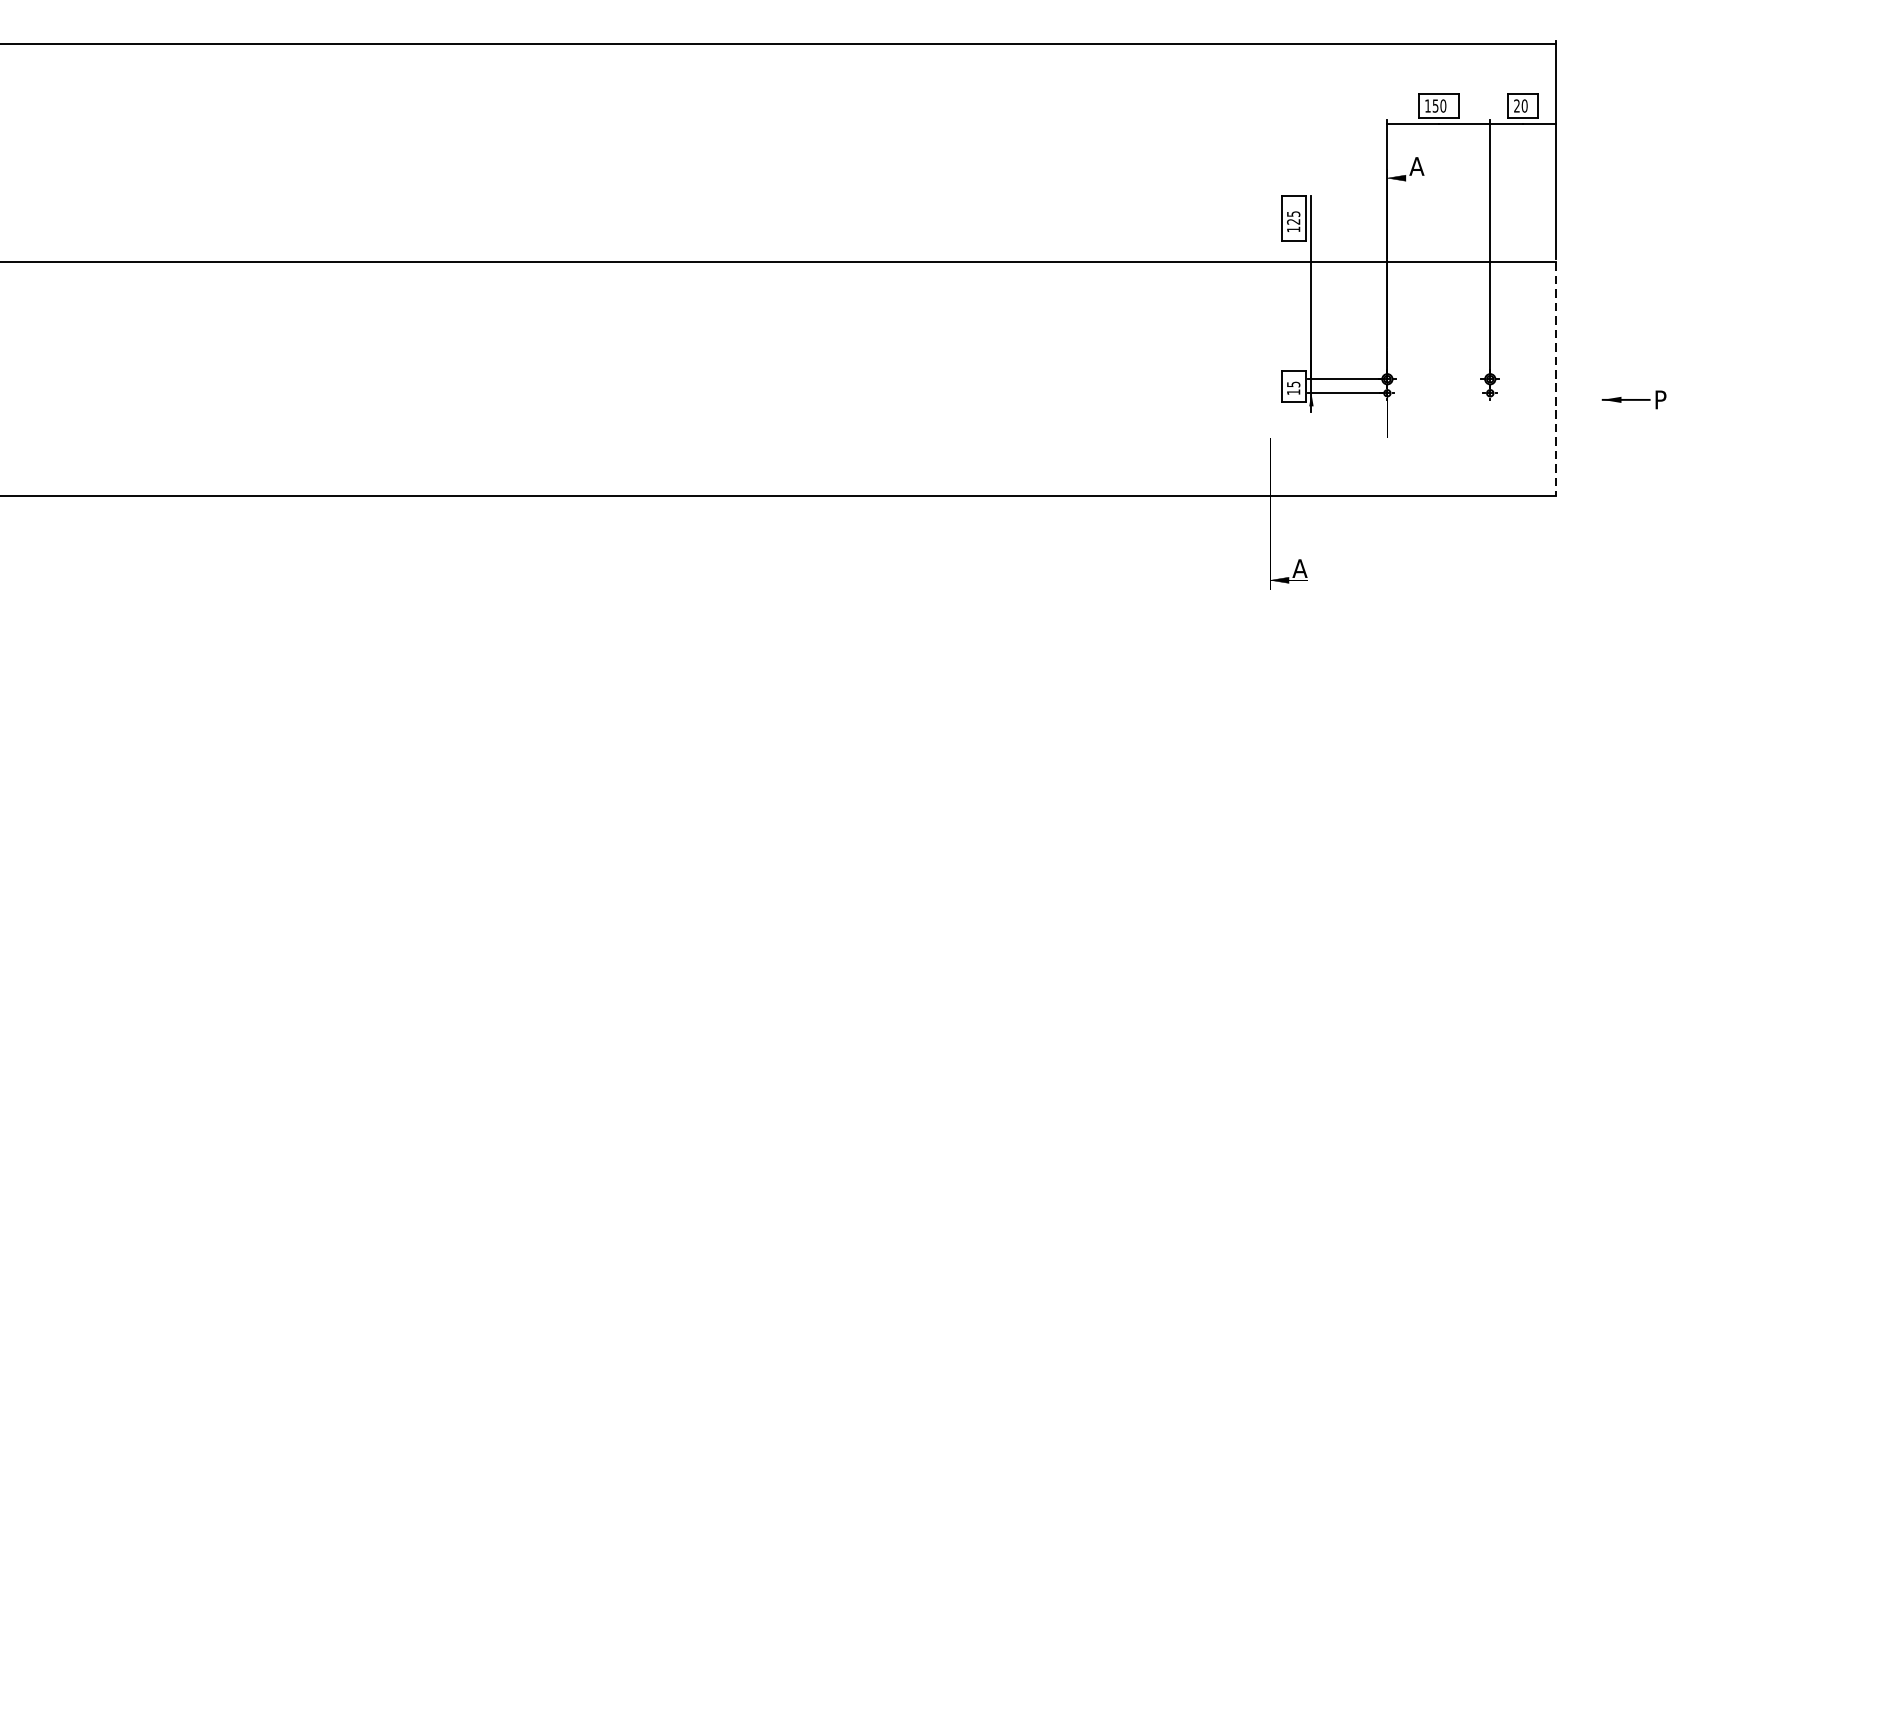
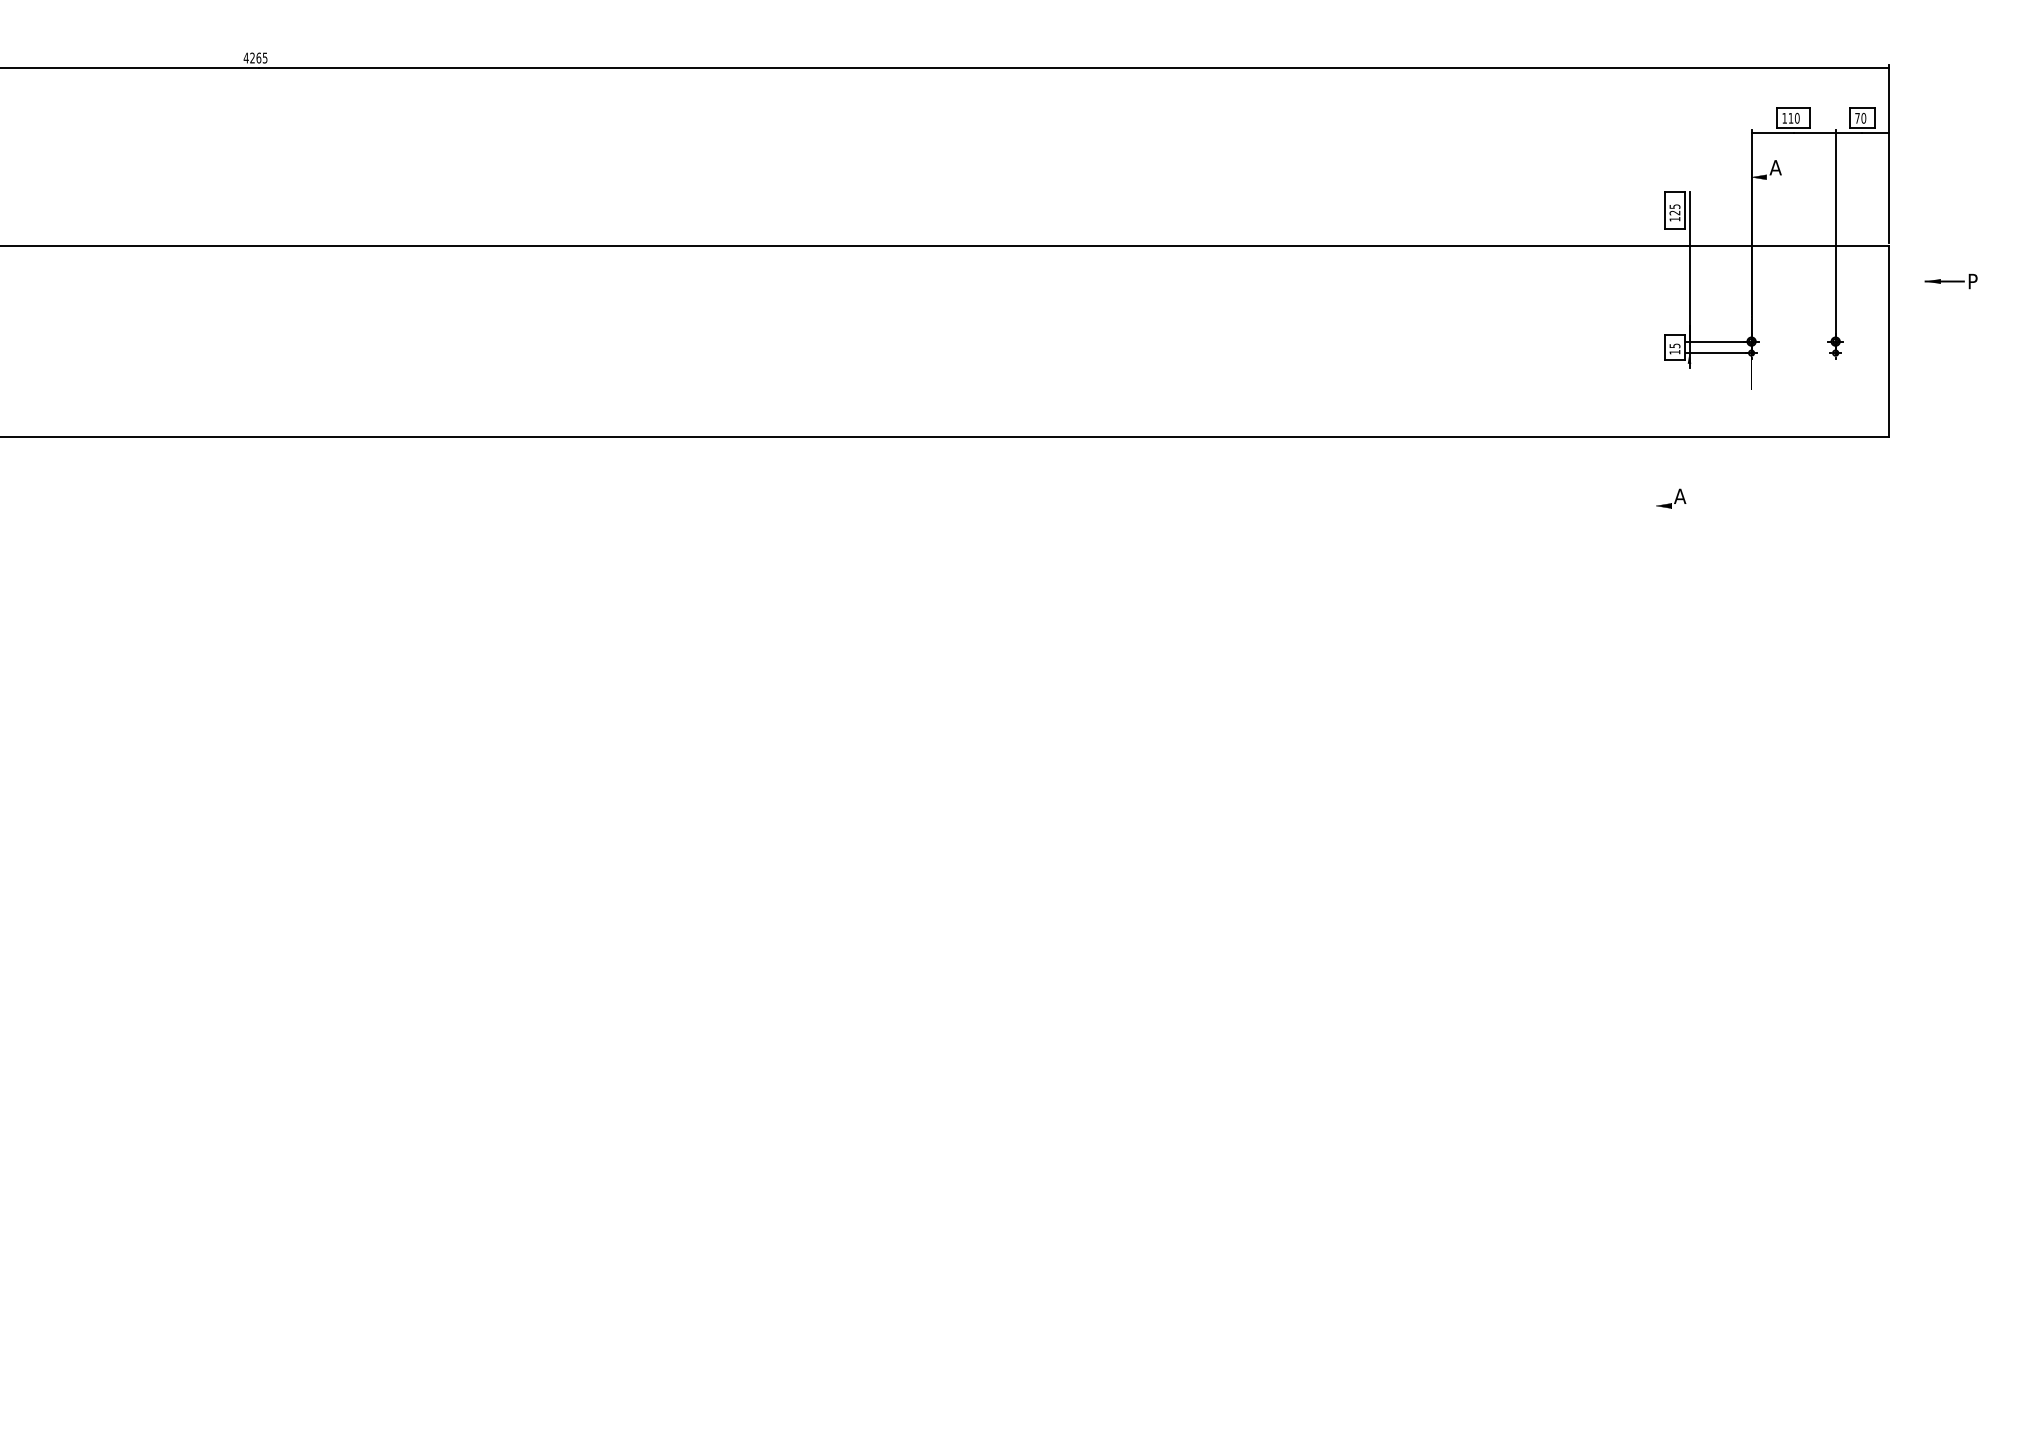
text: (1516, 104) -> (1857, 117), 20 -> 70
text: (1435, 106) -> (1790, 118), 150 -> 110
line: (1556, 379) -> (1889, 341), dashed -> solid
part: (1633, 399) -> (1950, 281), moved

